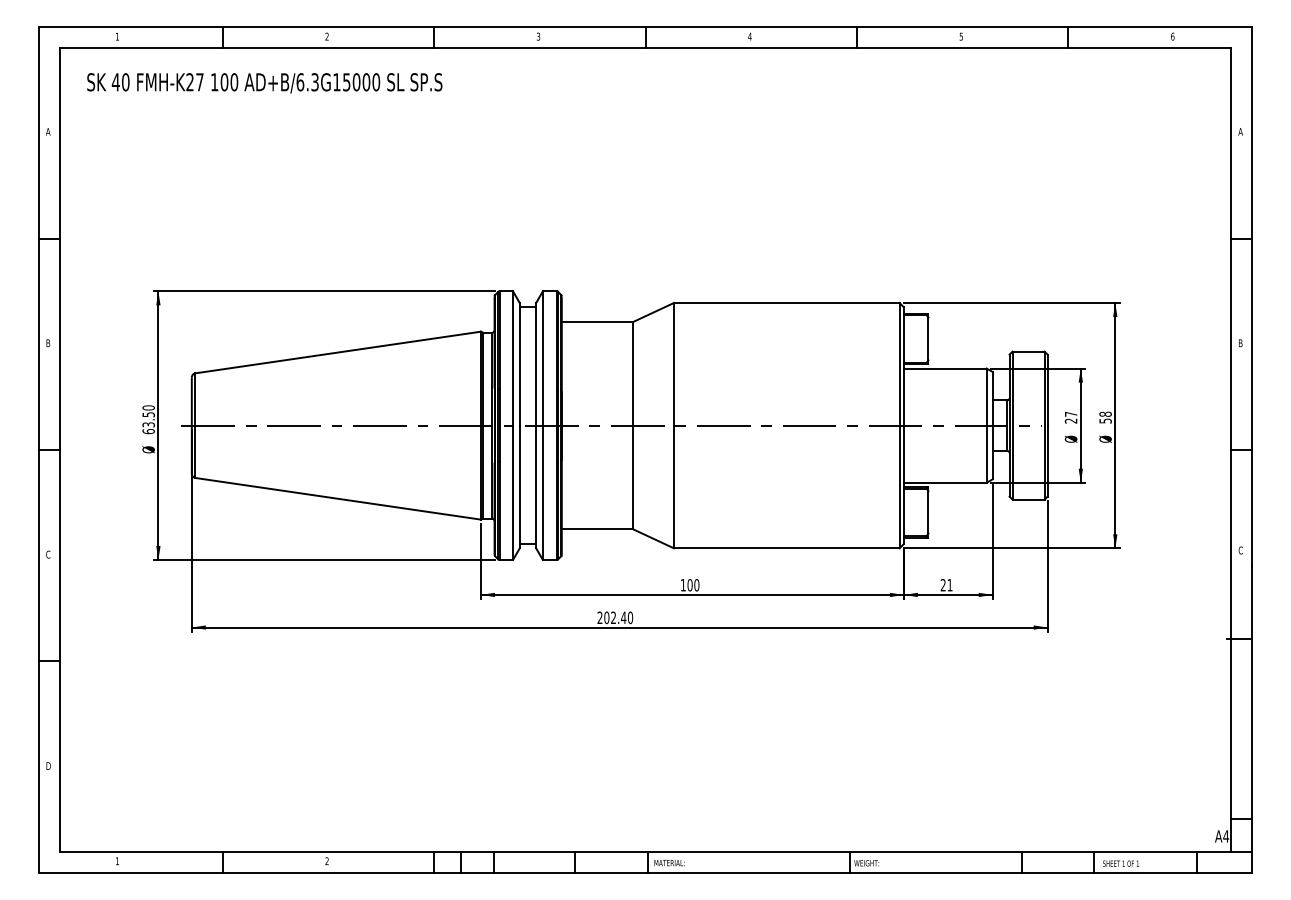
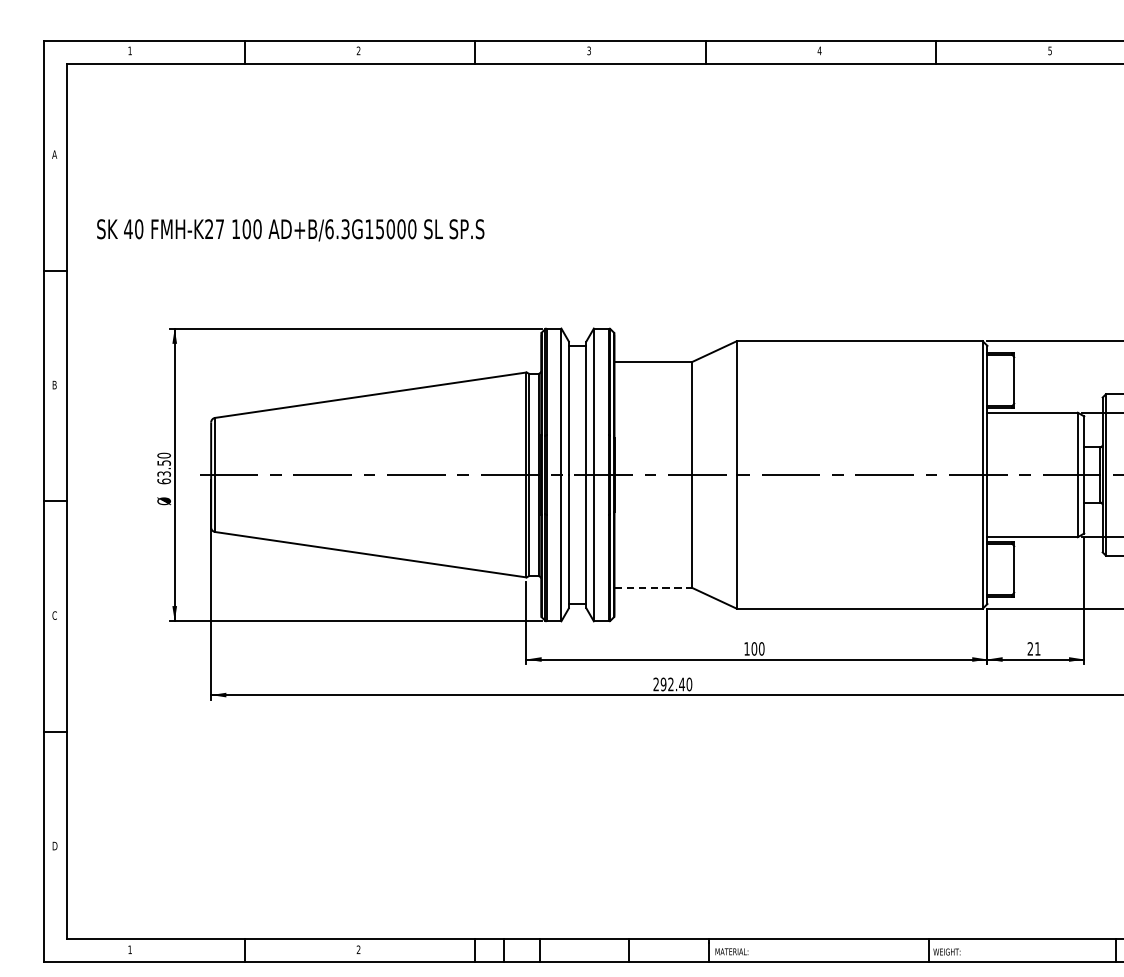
text: (264, 83) -> (290, 230), moved
line: (597, 529) -> (653, 588), solid -> dashed
text: (606, 618) -> (663, 685), 202.40 -> 292.40

